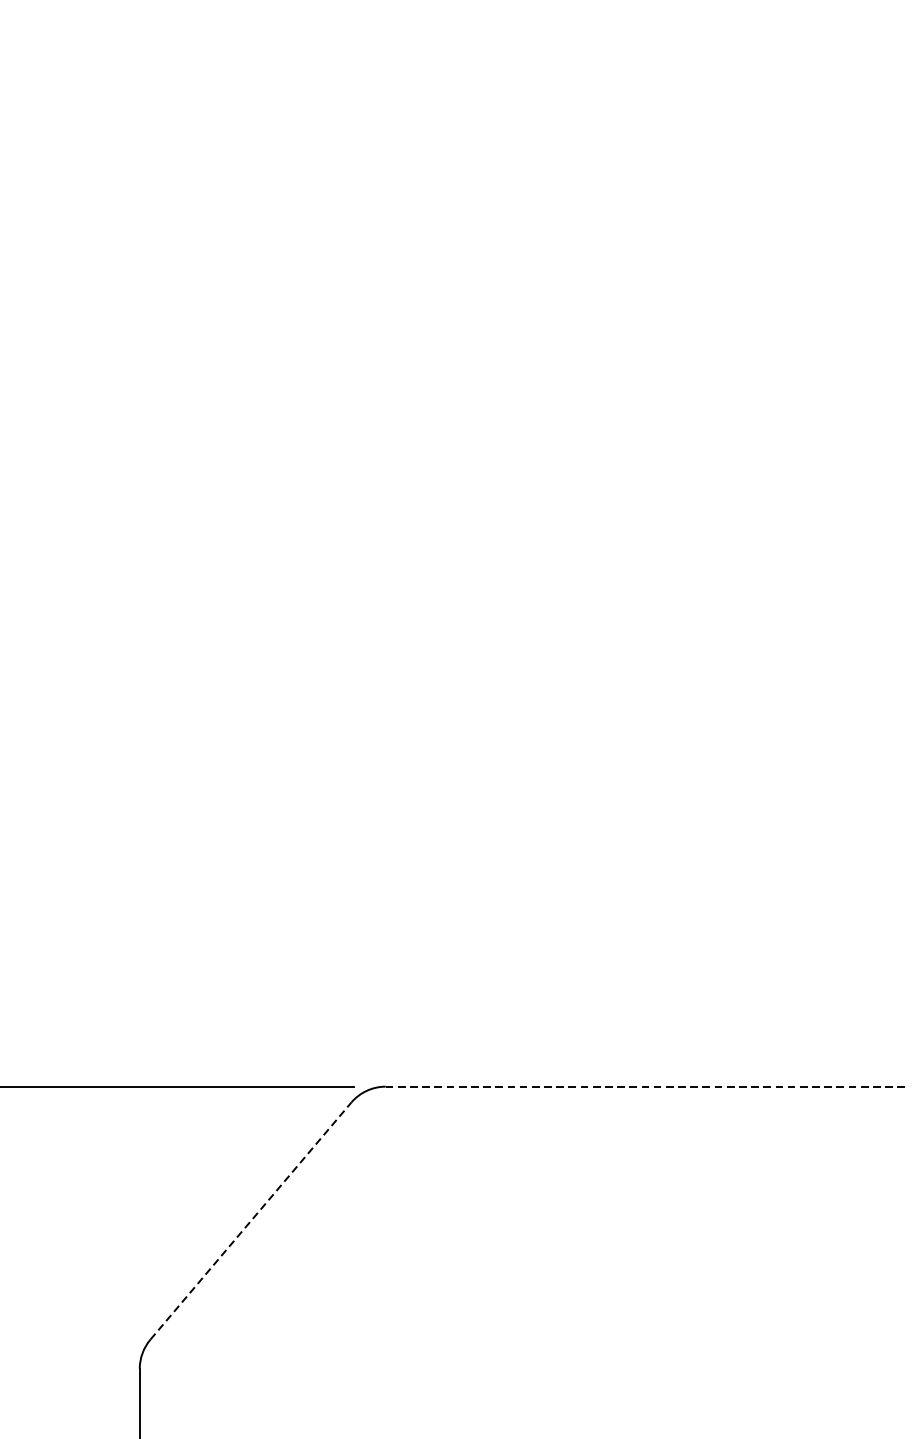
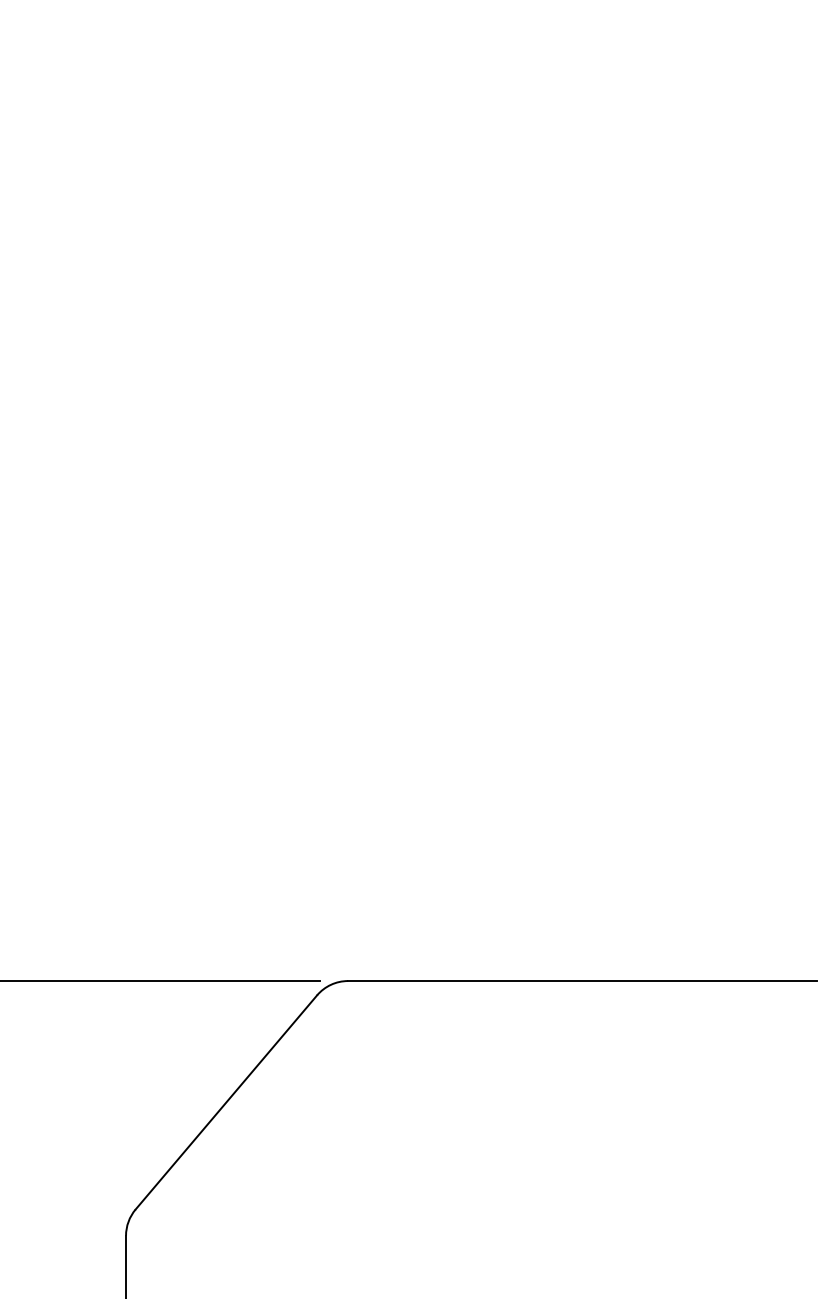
line: (646, 1087) -> (583, 981), dashed -> solid
line: (251, 1221) -> (226, 1102), dashed -> solid

